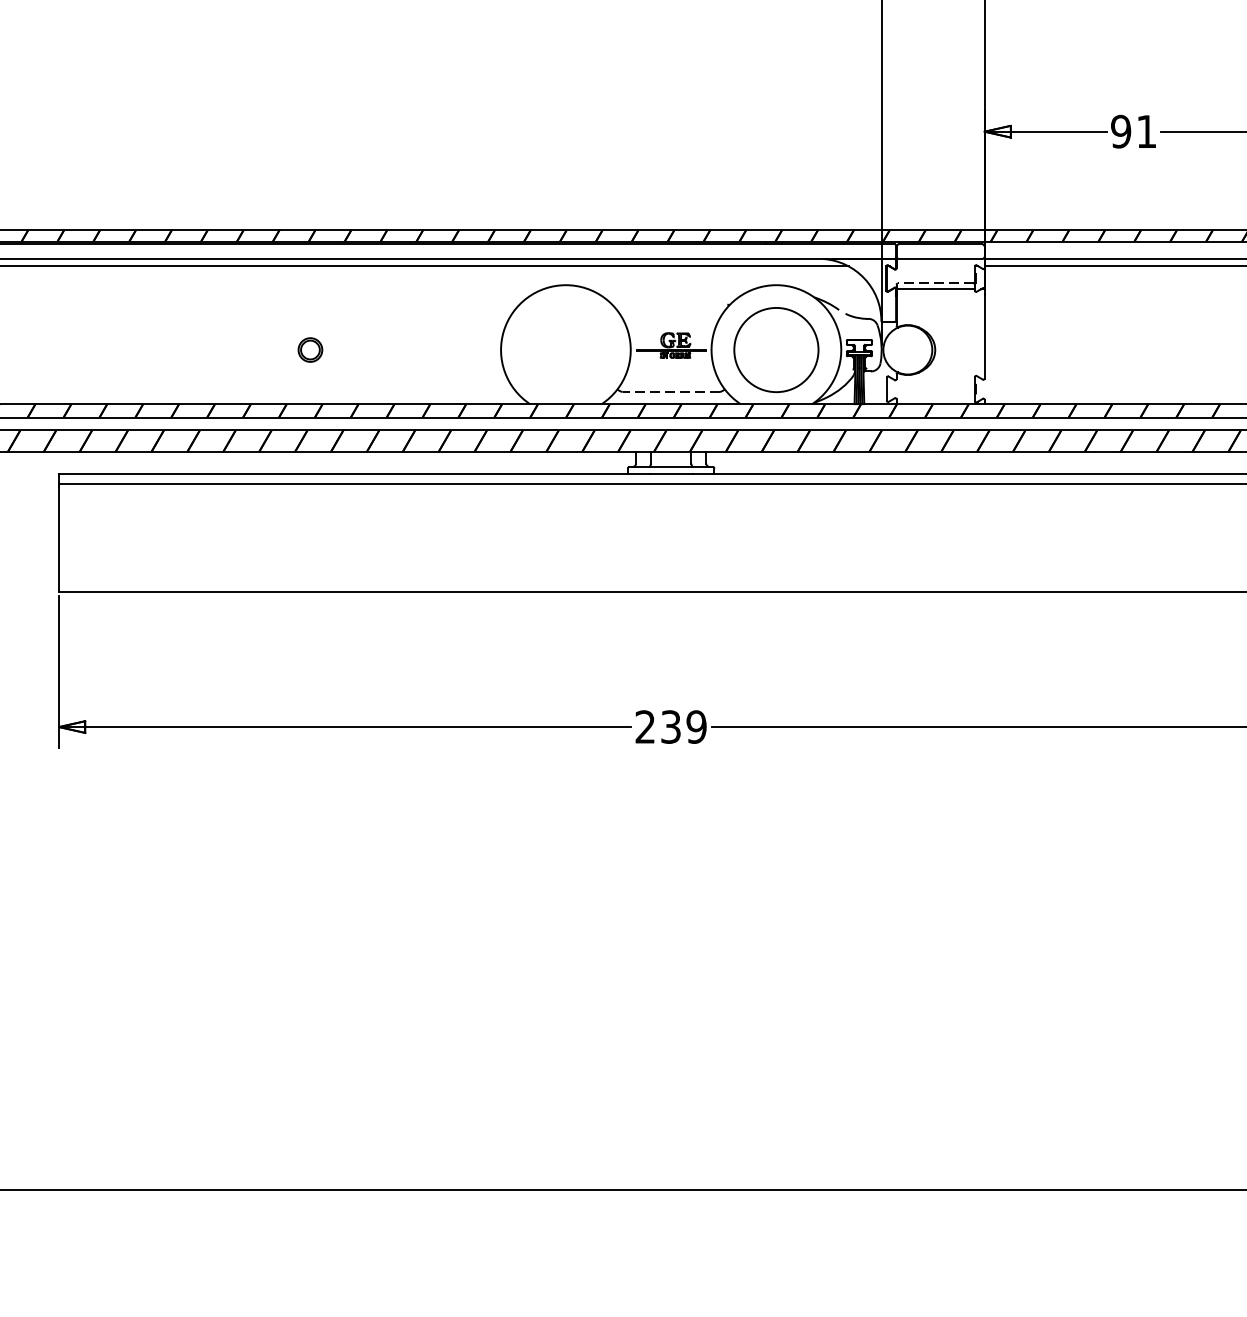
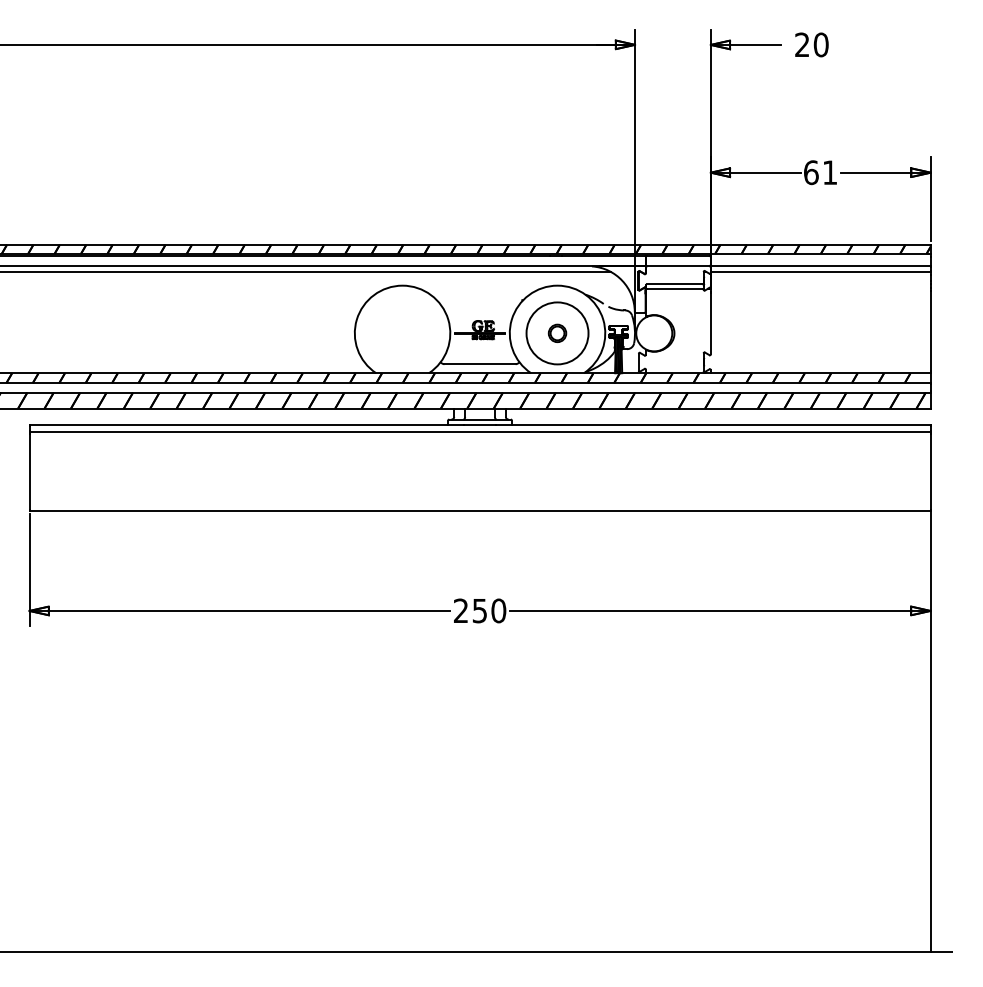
text: (1120, 131) -> (810, 172), 91 -> 61
line: (935, 283) -> (674, 284), dashed -> solid
part: (310, 348) -> (557, 332), moved
line: (671, 392) -> (480, 364), dashed -> solid
text: (683, 726) -> (489, 610), 239 -> 250

